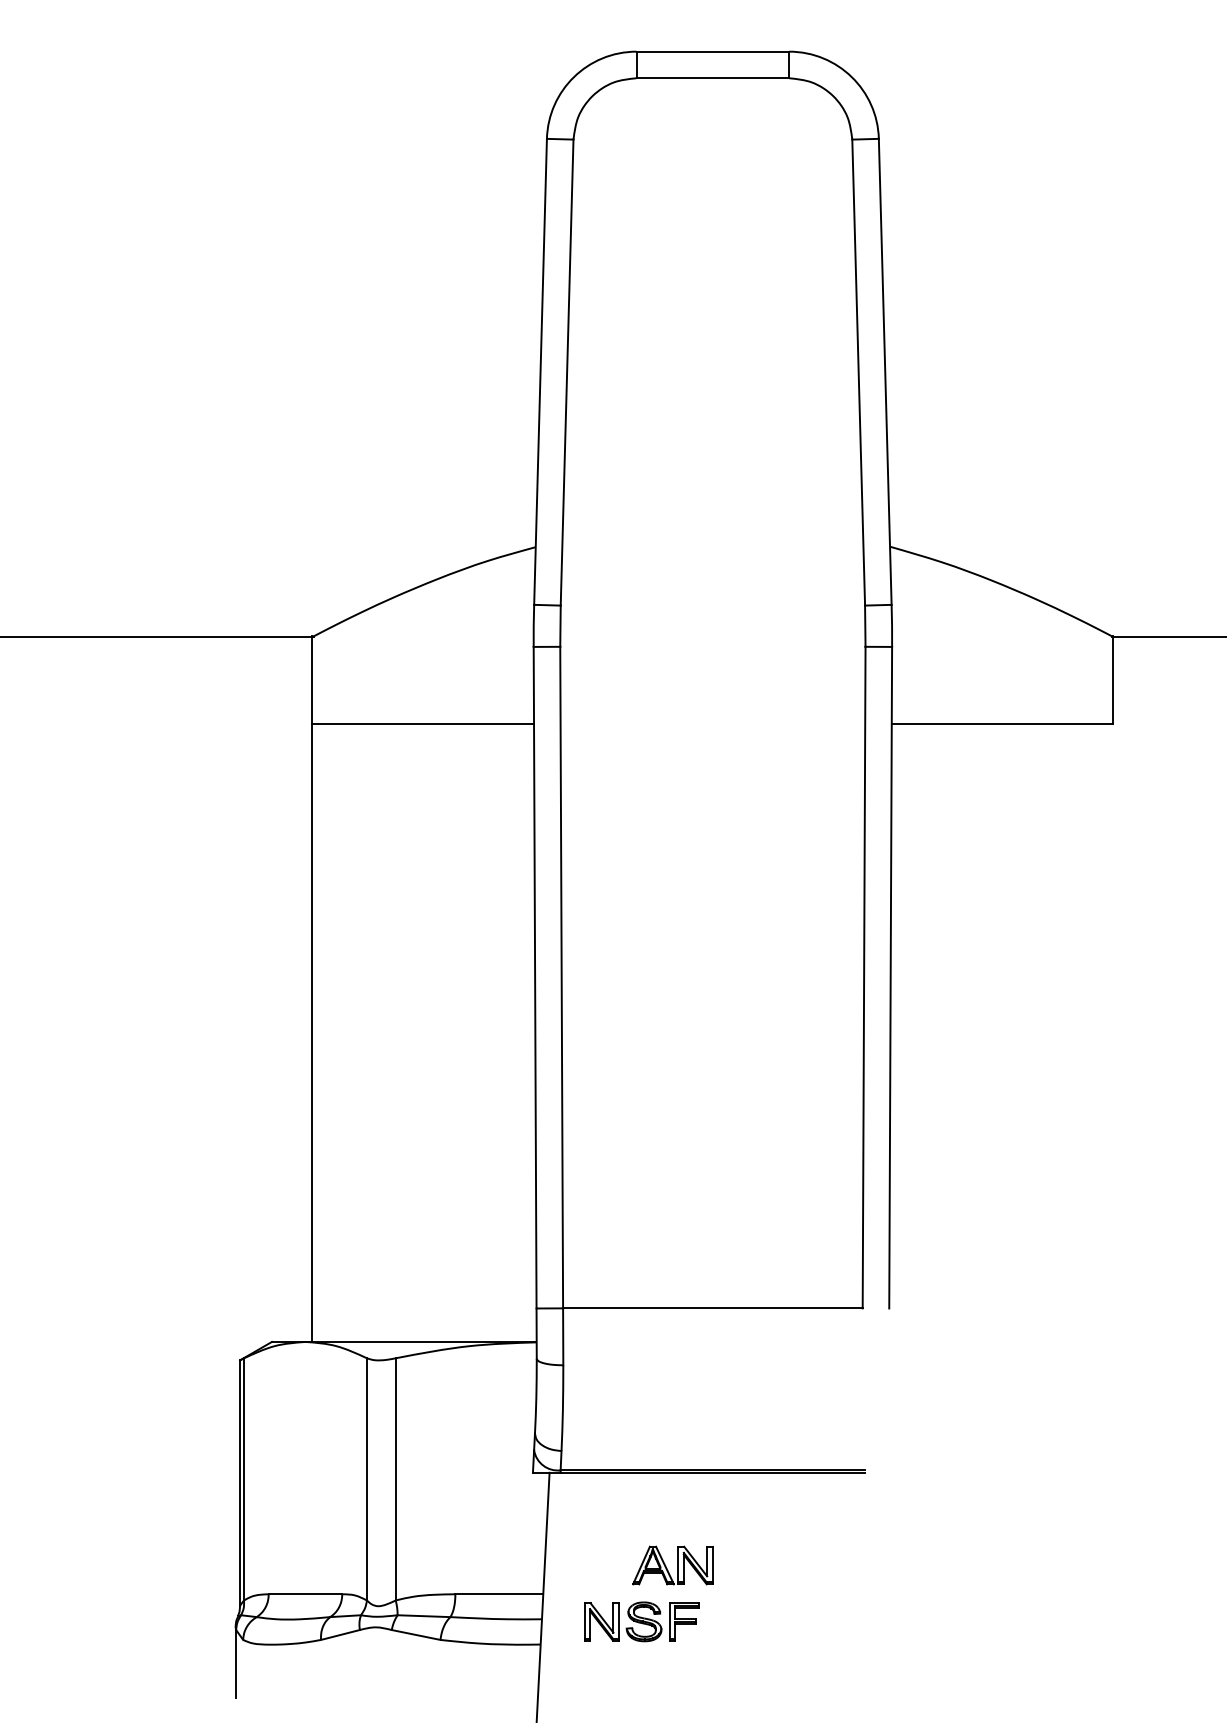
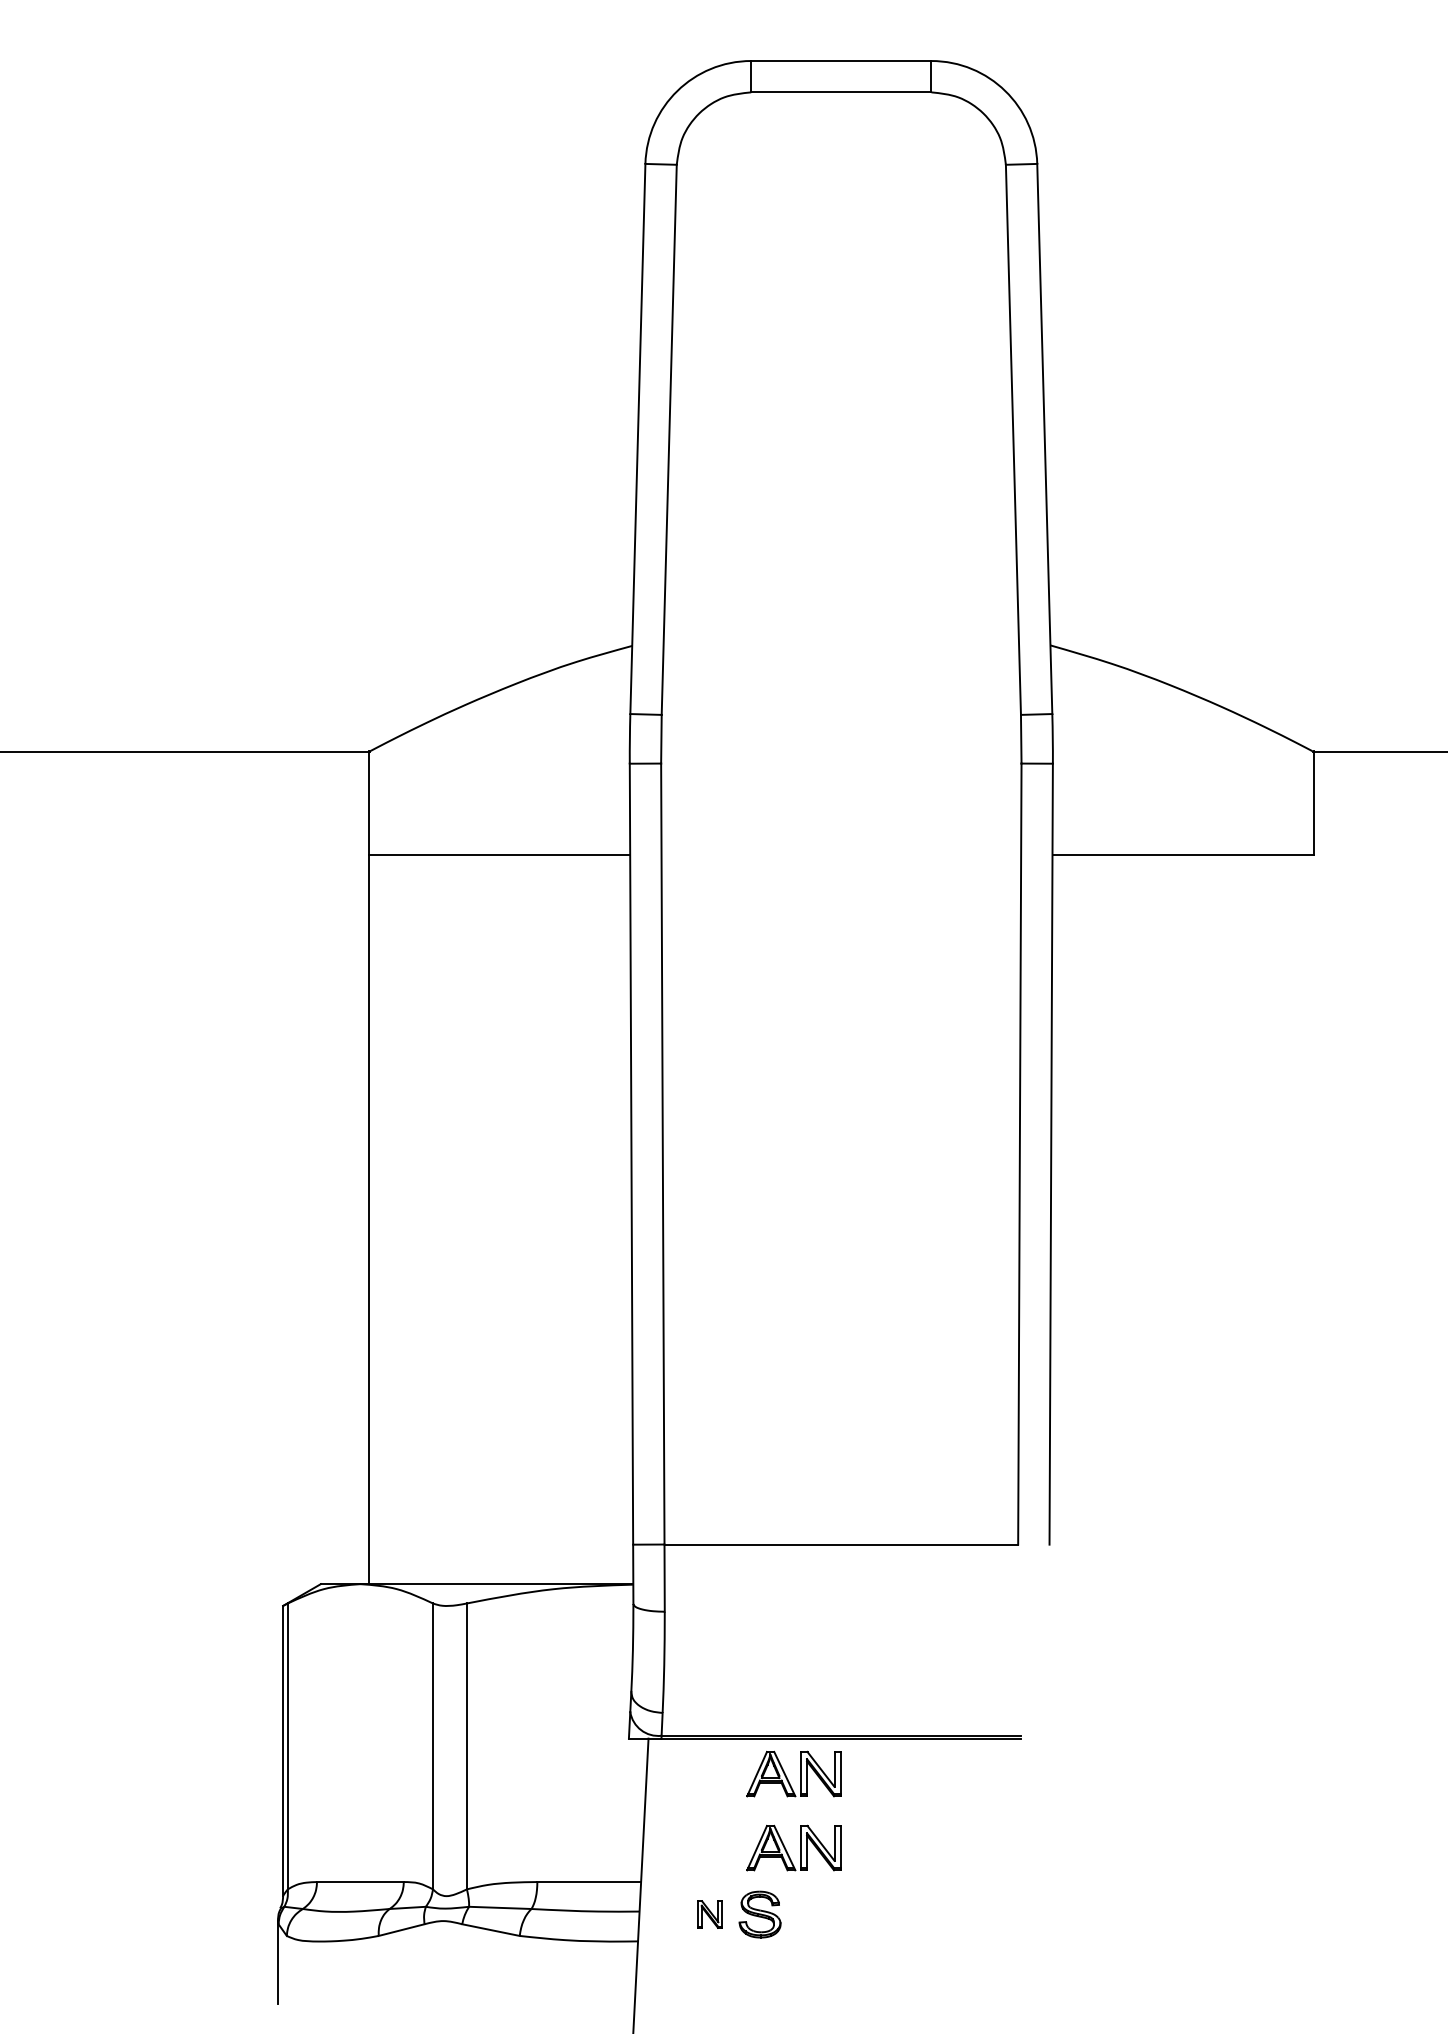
part: (678, 1502) -> (800, 1773), added
part: (601, 1621) -> (709, 1914), size x0.6
part: (684, 1621) -> (807, 1914), removed

